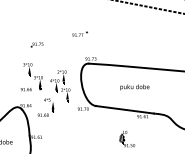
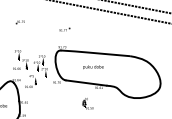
part: (79, 33) -> (64, 29), moved
part: (35, 45) -> (19, 22), moved

